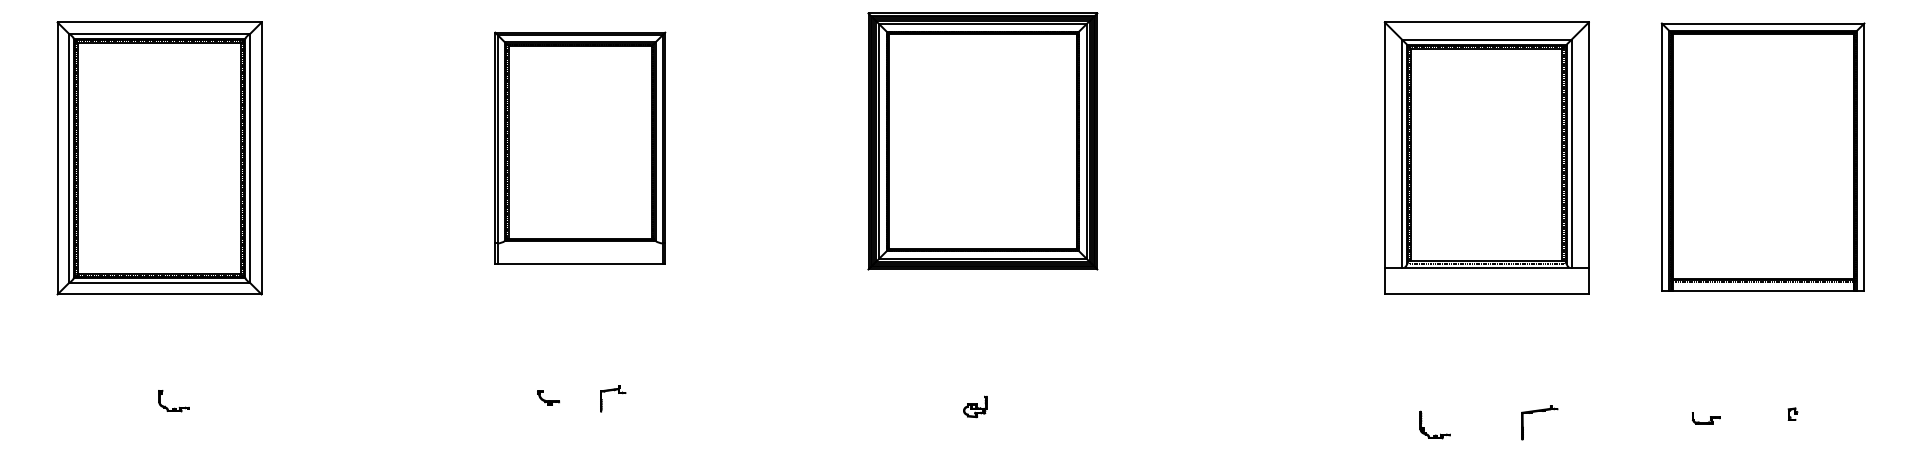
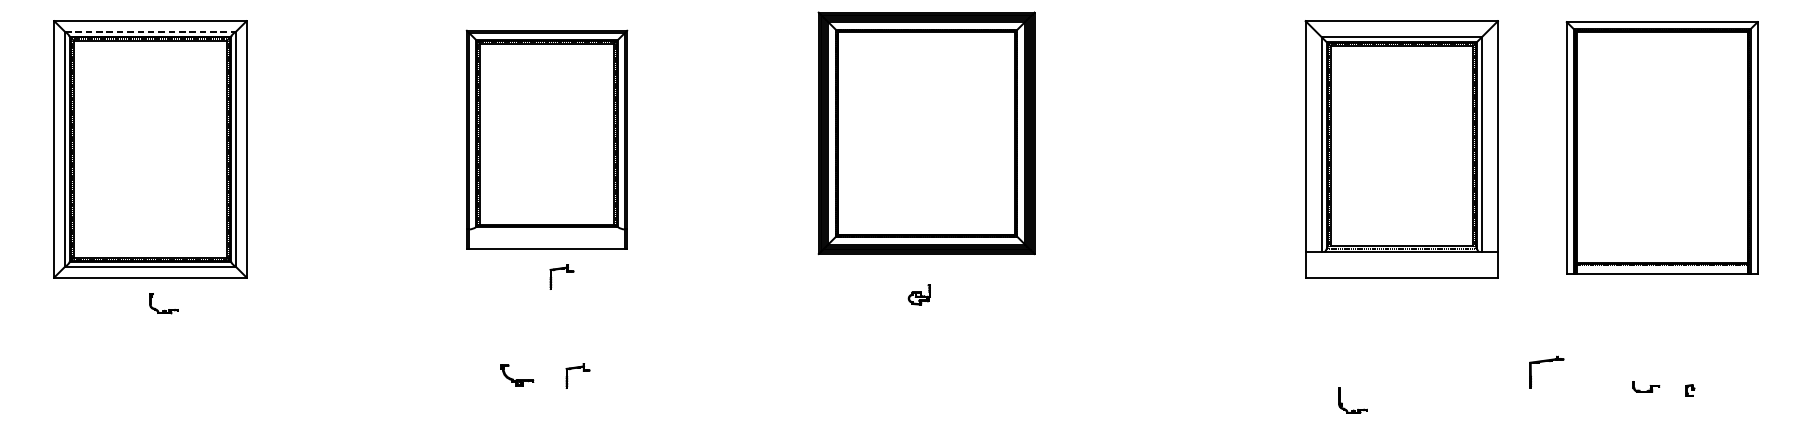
line: (159, 33) -> (150, 31), solid -> dashed
part: (597, 286) -> (563, 270), added
part: (548, 397) -> (517, 374), size x1.6
part: (975, 406) -> (919, 294), moved
part: (174, 407) -> (164, 309), moved
part: (1537, 412) -> (1544, 362), moved
part: (1705, 418) -> (1645, 386), moved

